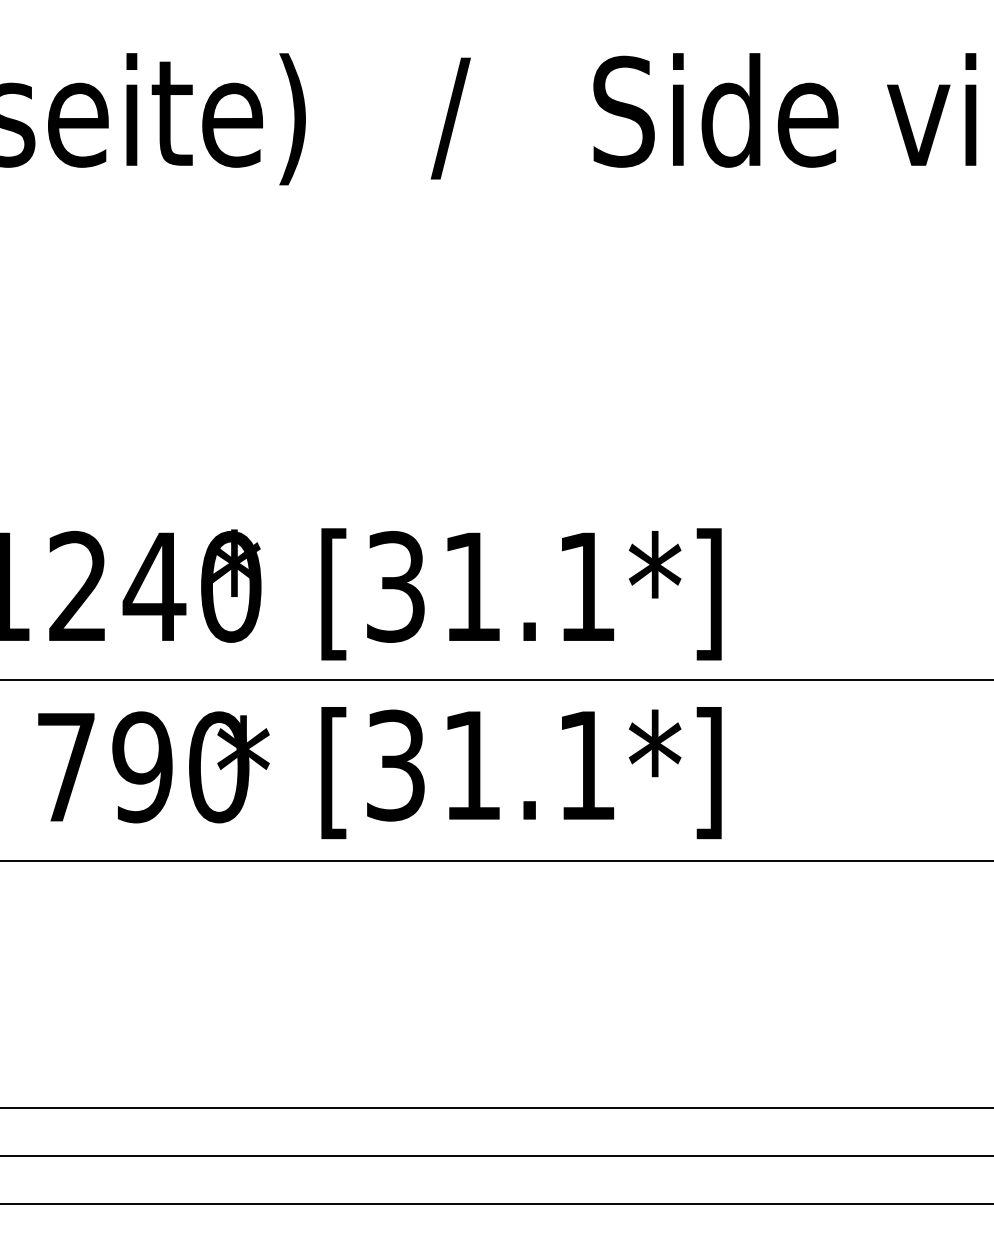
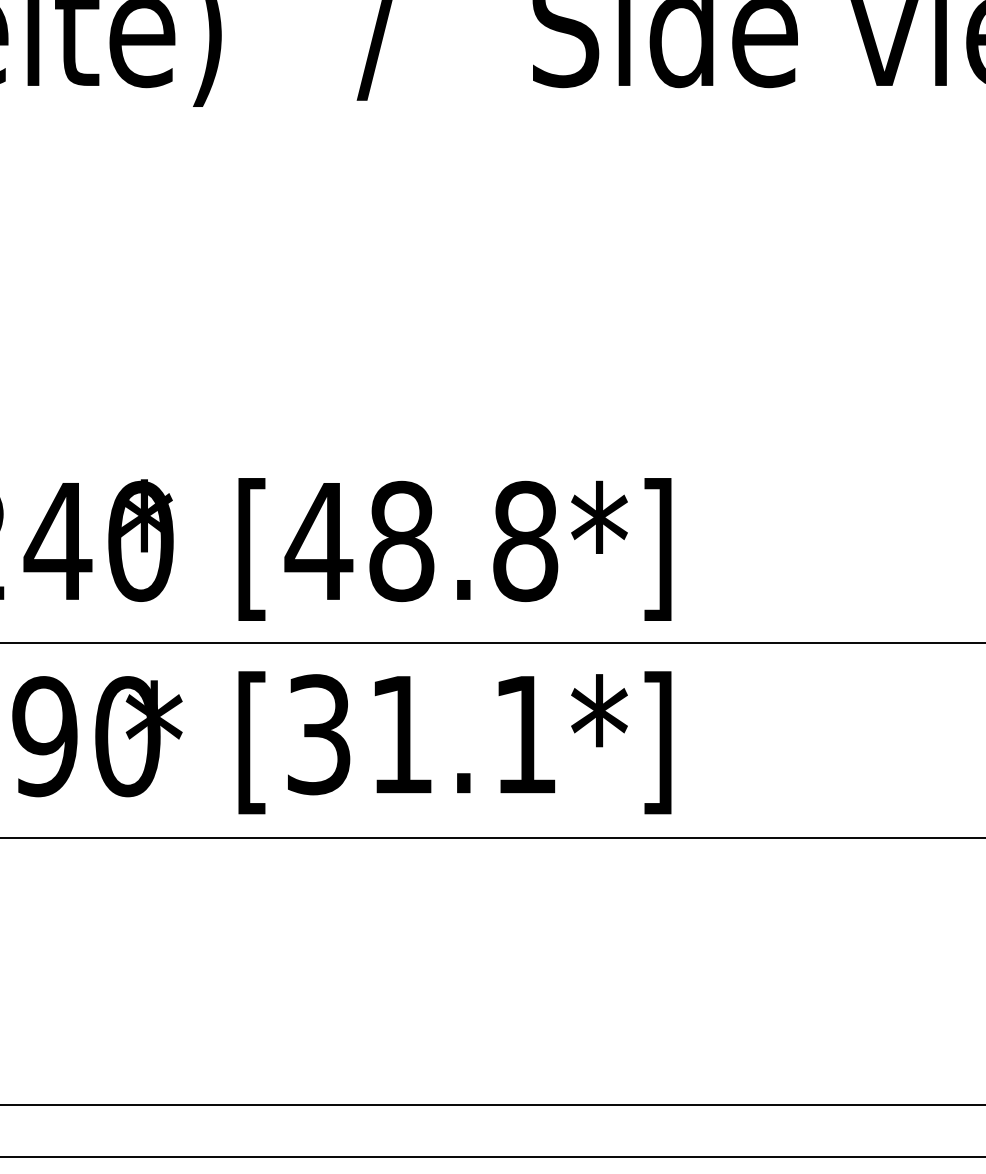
text: (489, 586) -> (420, 540), [31.1*] -> [48.8*]

